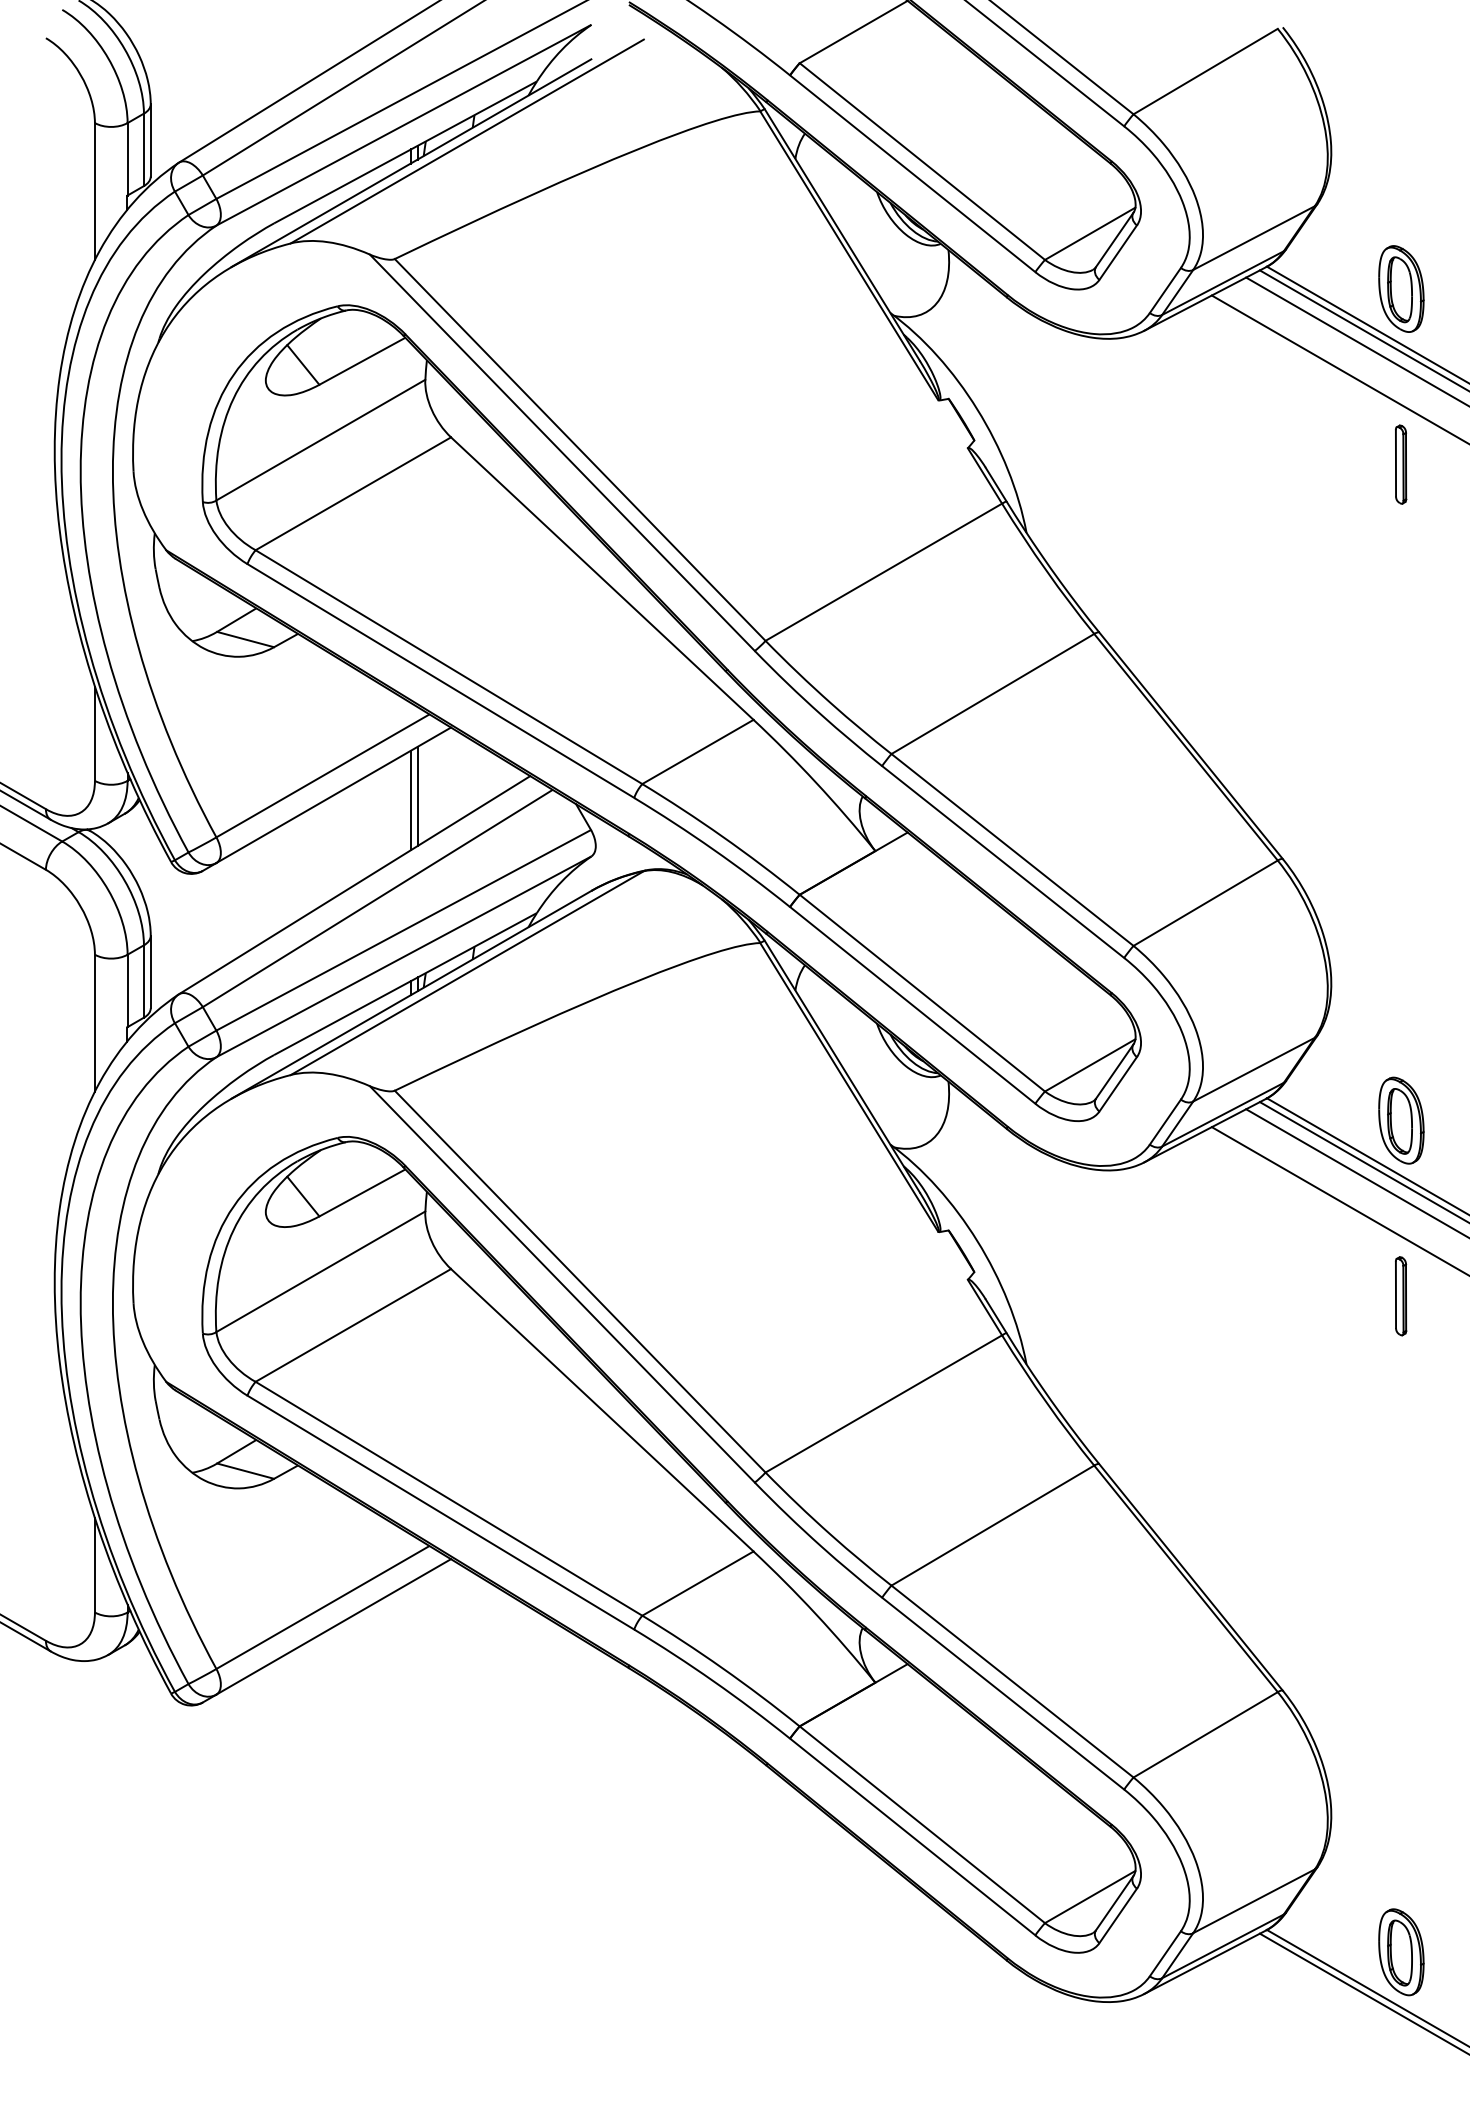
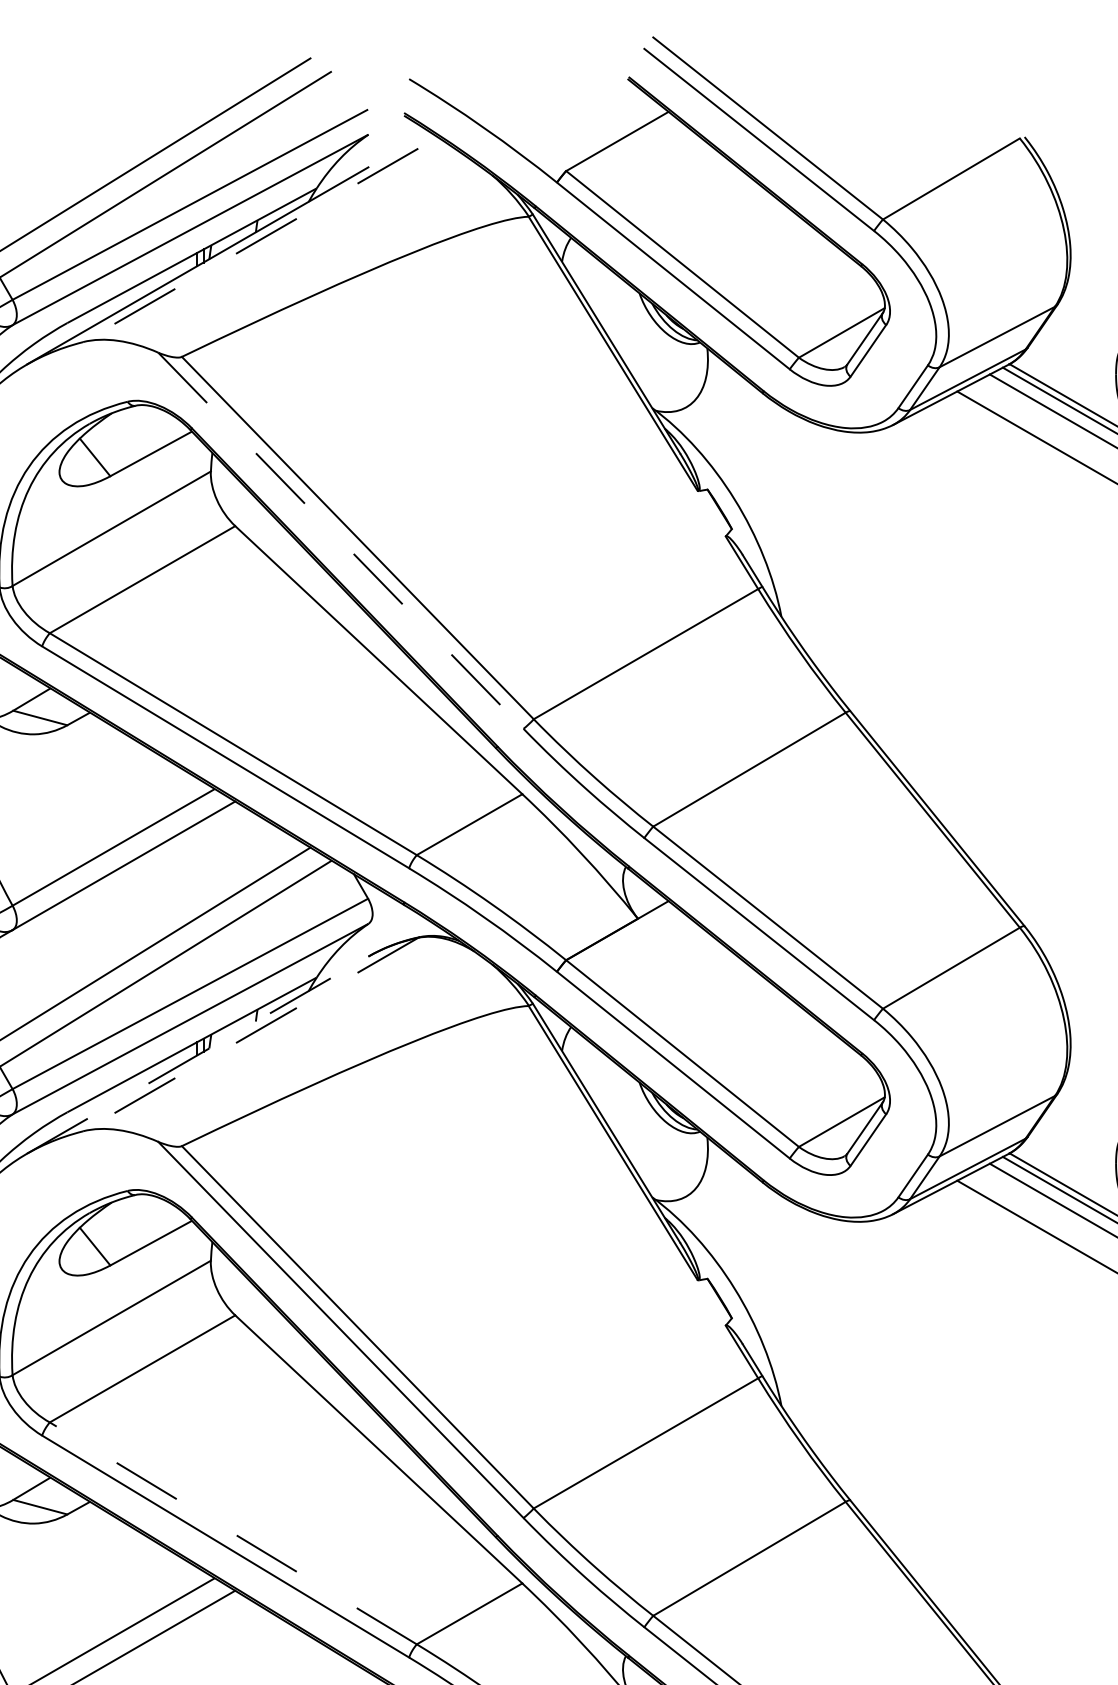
line: (467, 141) -> (250, 245), solid -> dashed
line: (562, 453) -> (341, 541), solid -> dashed
line: (417, 796) -> (203, 866), removed
line: (410, 800) -> (196, 870), removed
line: (467, 973) -> (250, 1034), solid -> dashed
line: (411, 994) -> (197, 1054), solid -> dashed
line: (448, 1498) -> (232, 1533), solid -> dashed

